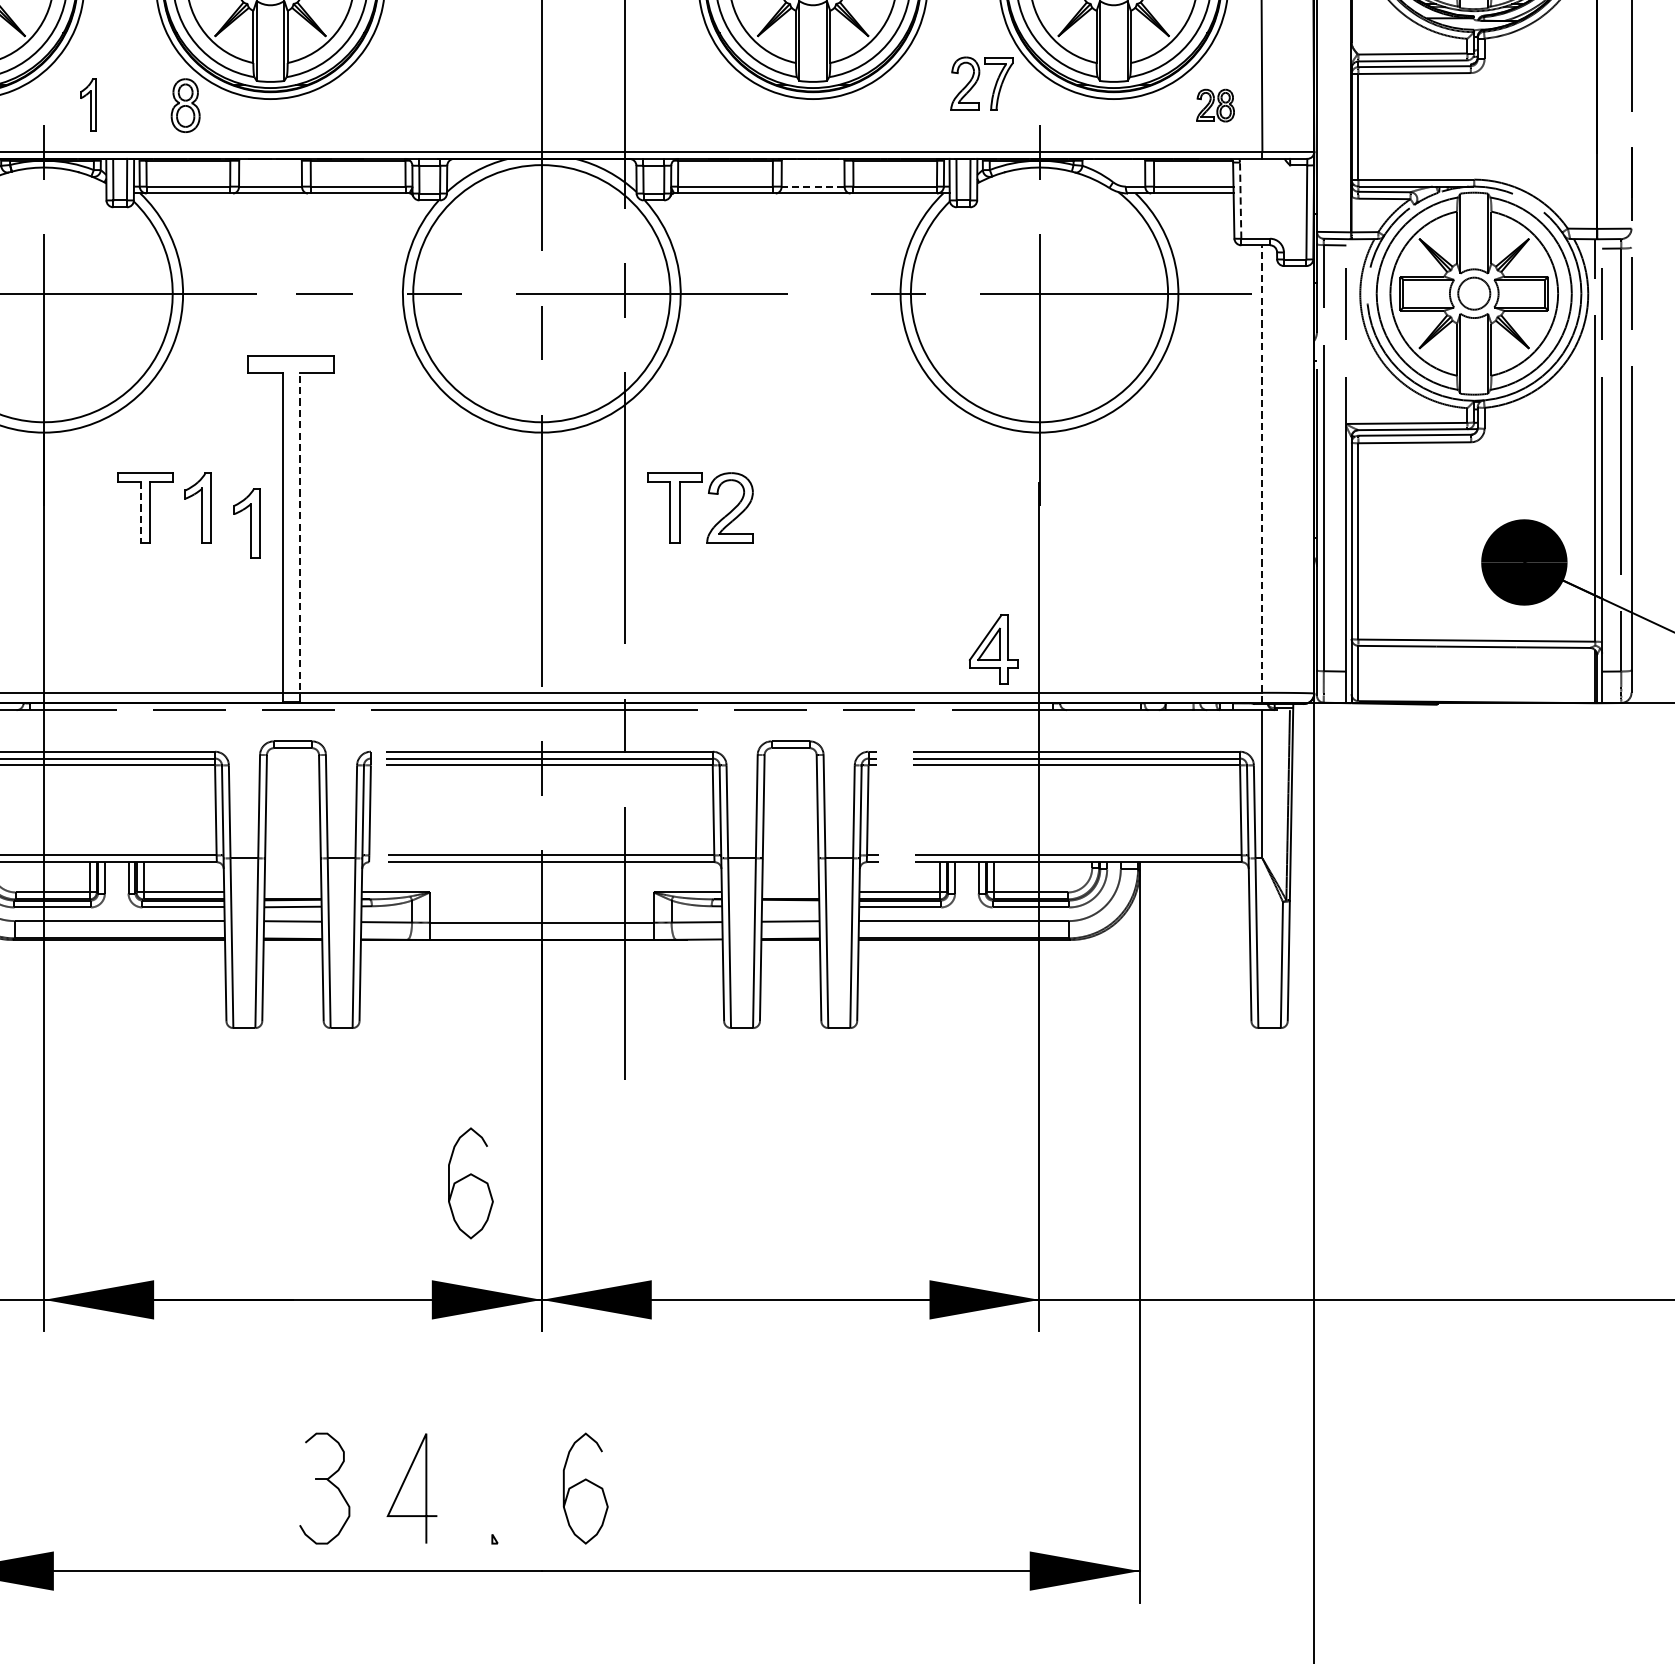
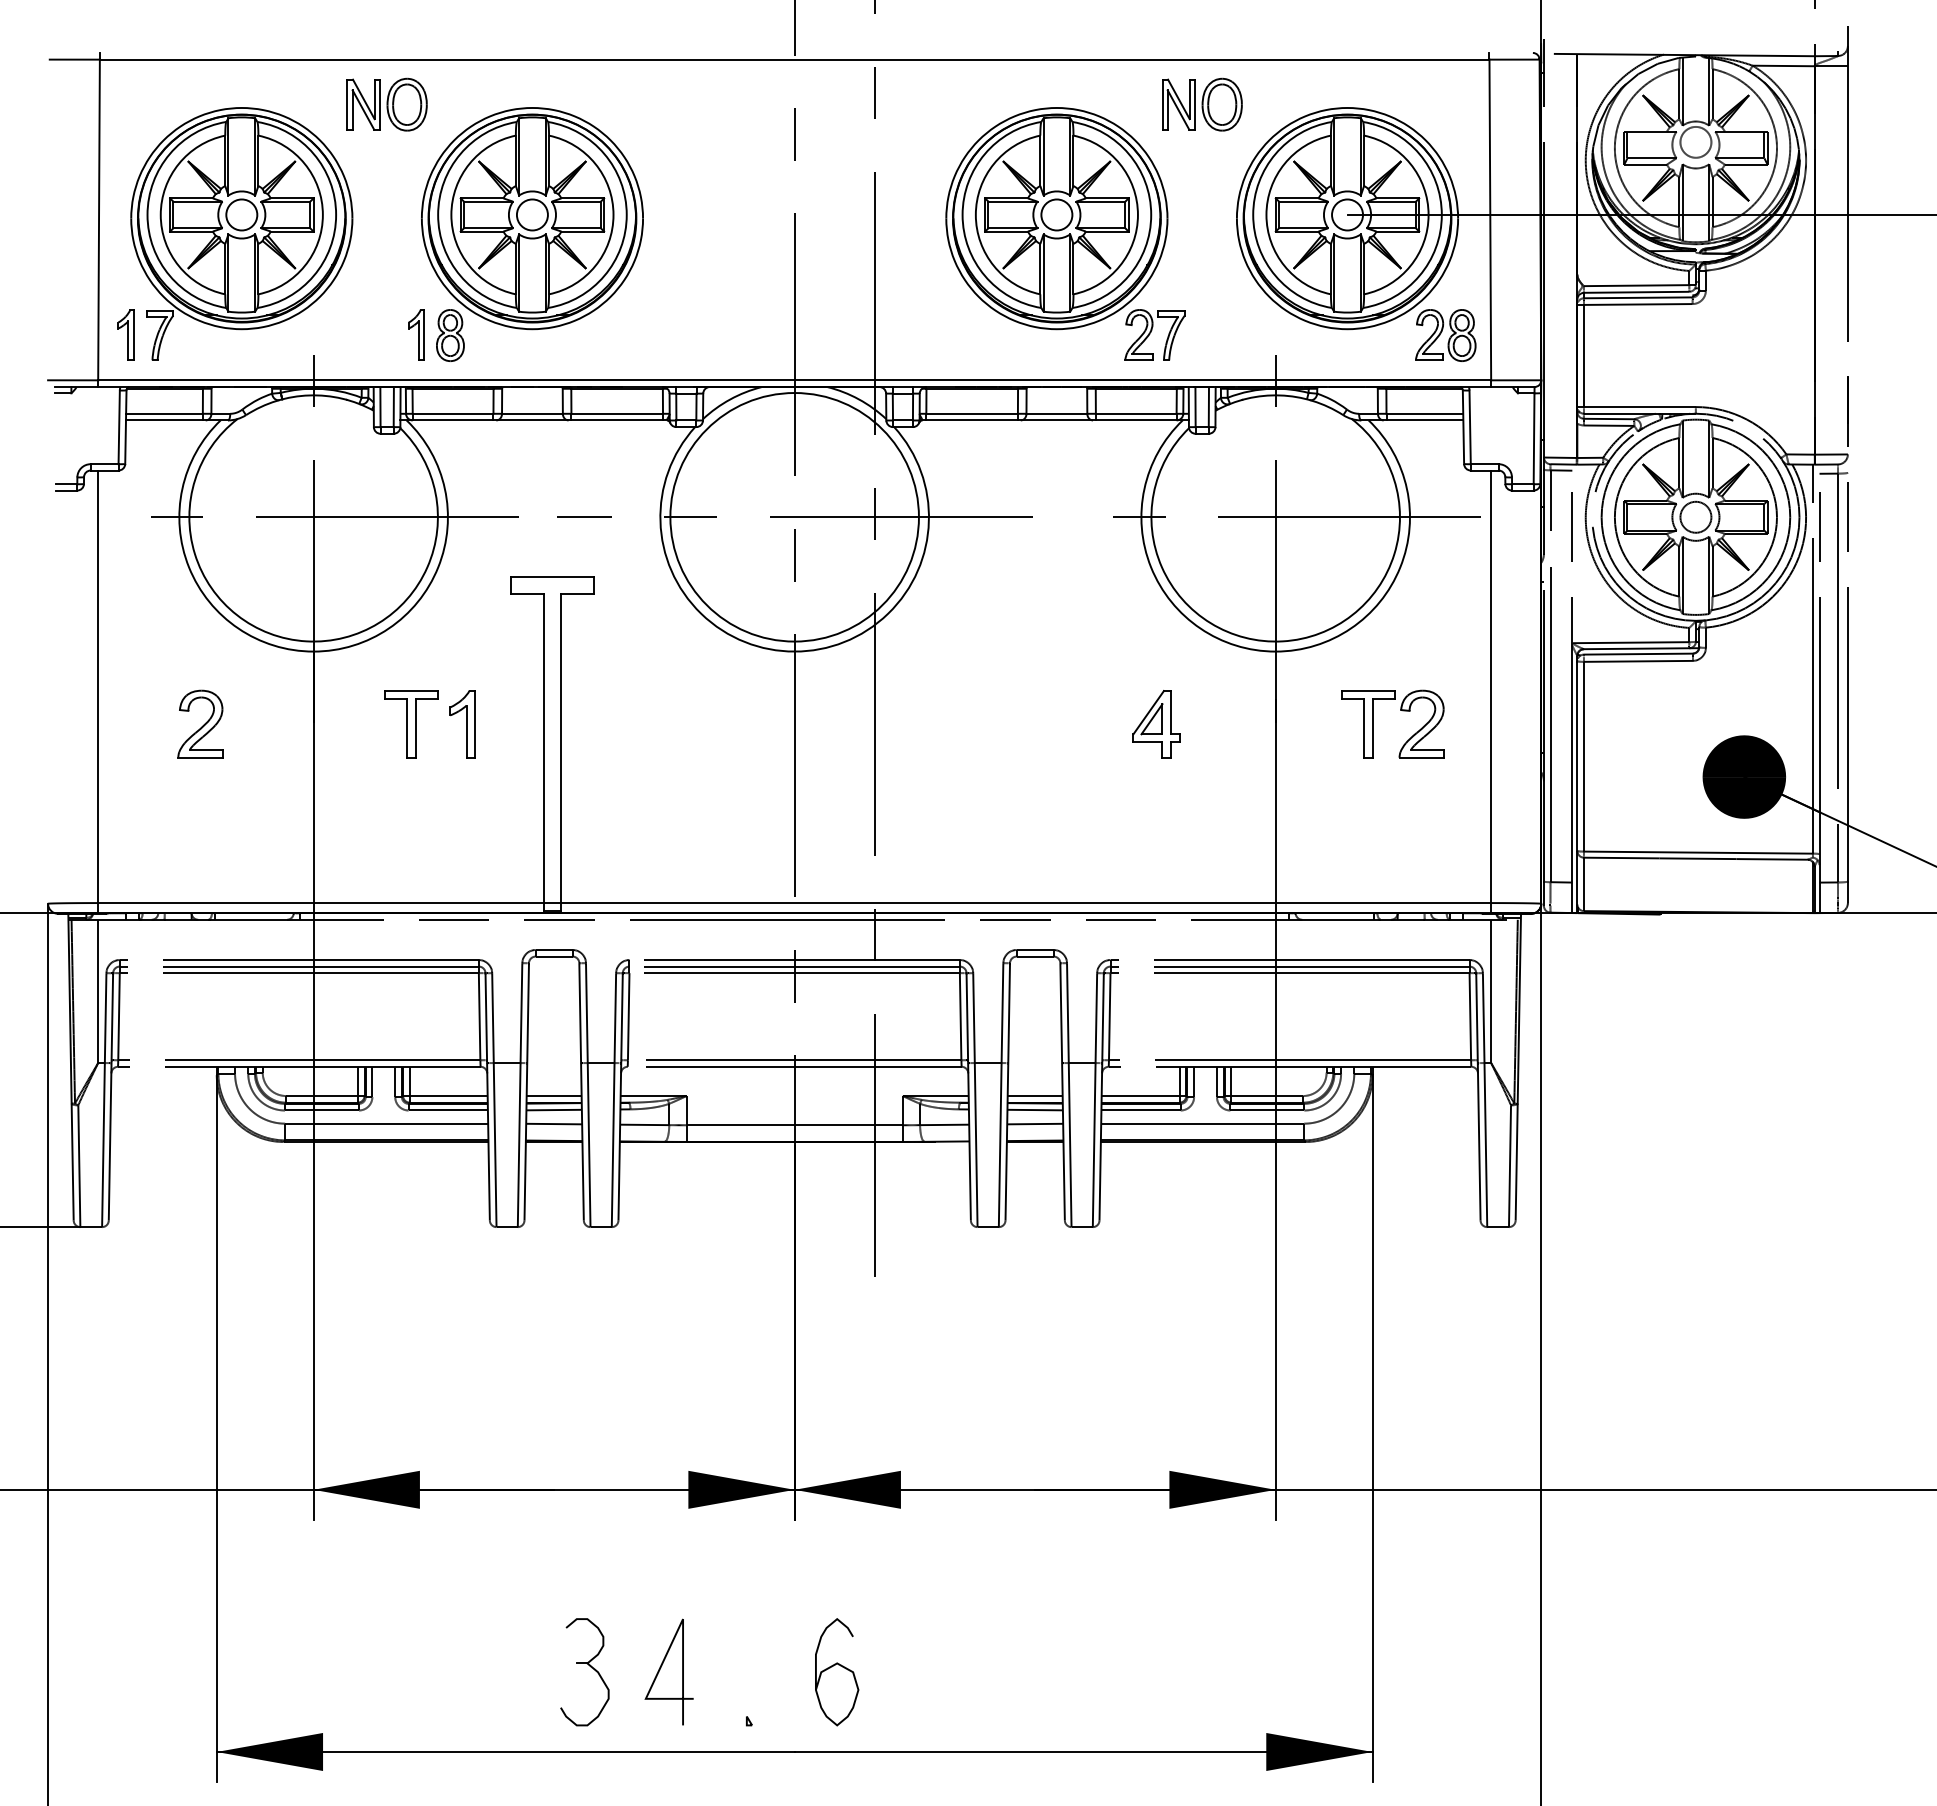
part: (981, 82) -> (1154, 334), moved
part: (88, 104) -> (416, 334), moved
part: (1215, 105) -> (1445, 335), size x1.67
line: (812, 186) -> (1056, 413), dashed -> solid
line: (1241, 200) -> (1470, 427), dashed -> solid
line: (1262, 473) -> (1491, 691), dashed -> solid
part: (708, 493) -> (1400, 710), moved
line: (141, 512) -> (407, 728), dashed -> solid
part: (246, 523) -> (509, 739), removed
line: (299, 537) -> (560, 752), dashed -> solid
part: (993, 649) -> (1156, 724), moved
line: (292, 892) -> (553, 1096), added
line: (789, 892) -> (1034, 1096), added
line: (789, 906) -> (1034, 1109), added
curve: (474, 1177) -> (729, 1371), removed

